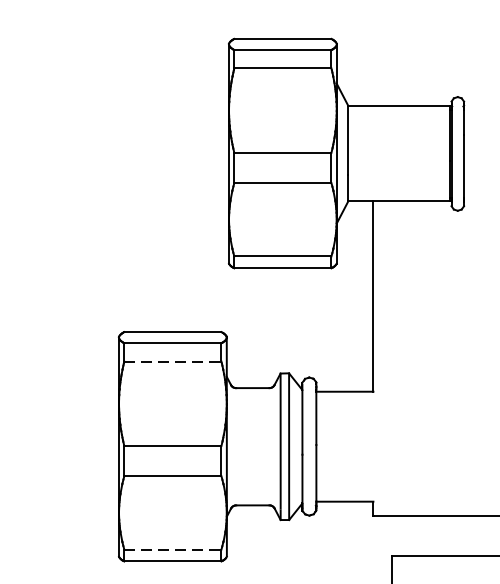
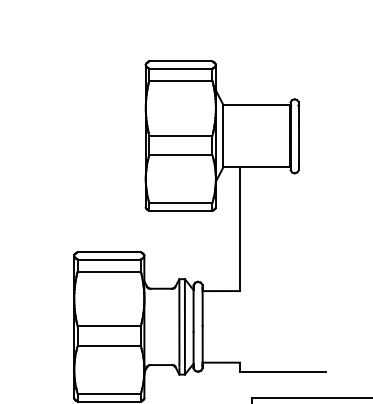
line: (173, 361) -> (109, 271), dashed -> solid
line: (173, 549) -> (109, 393), dashed -> solid

